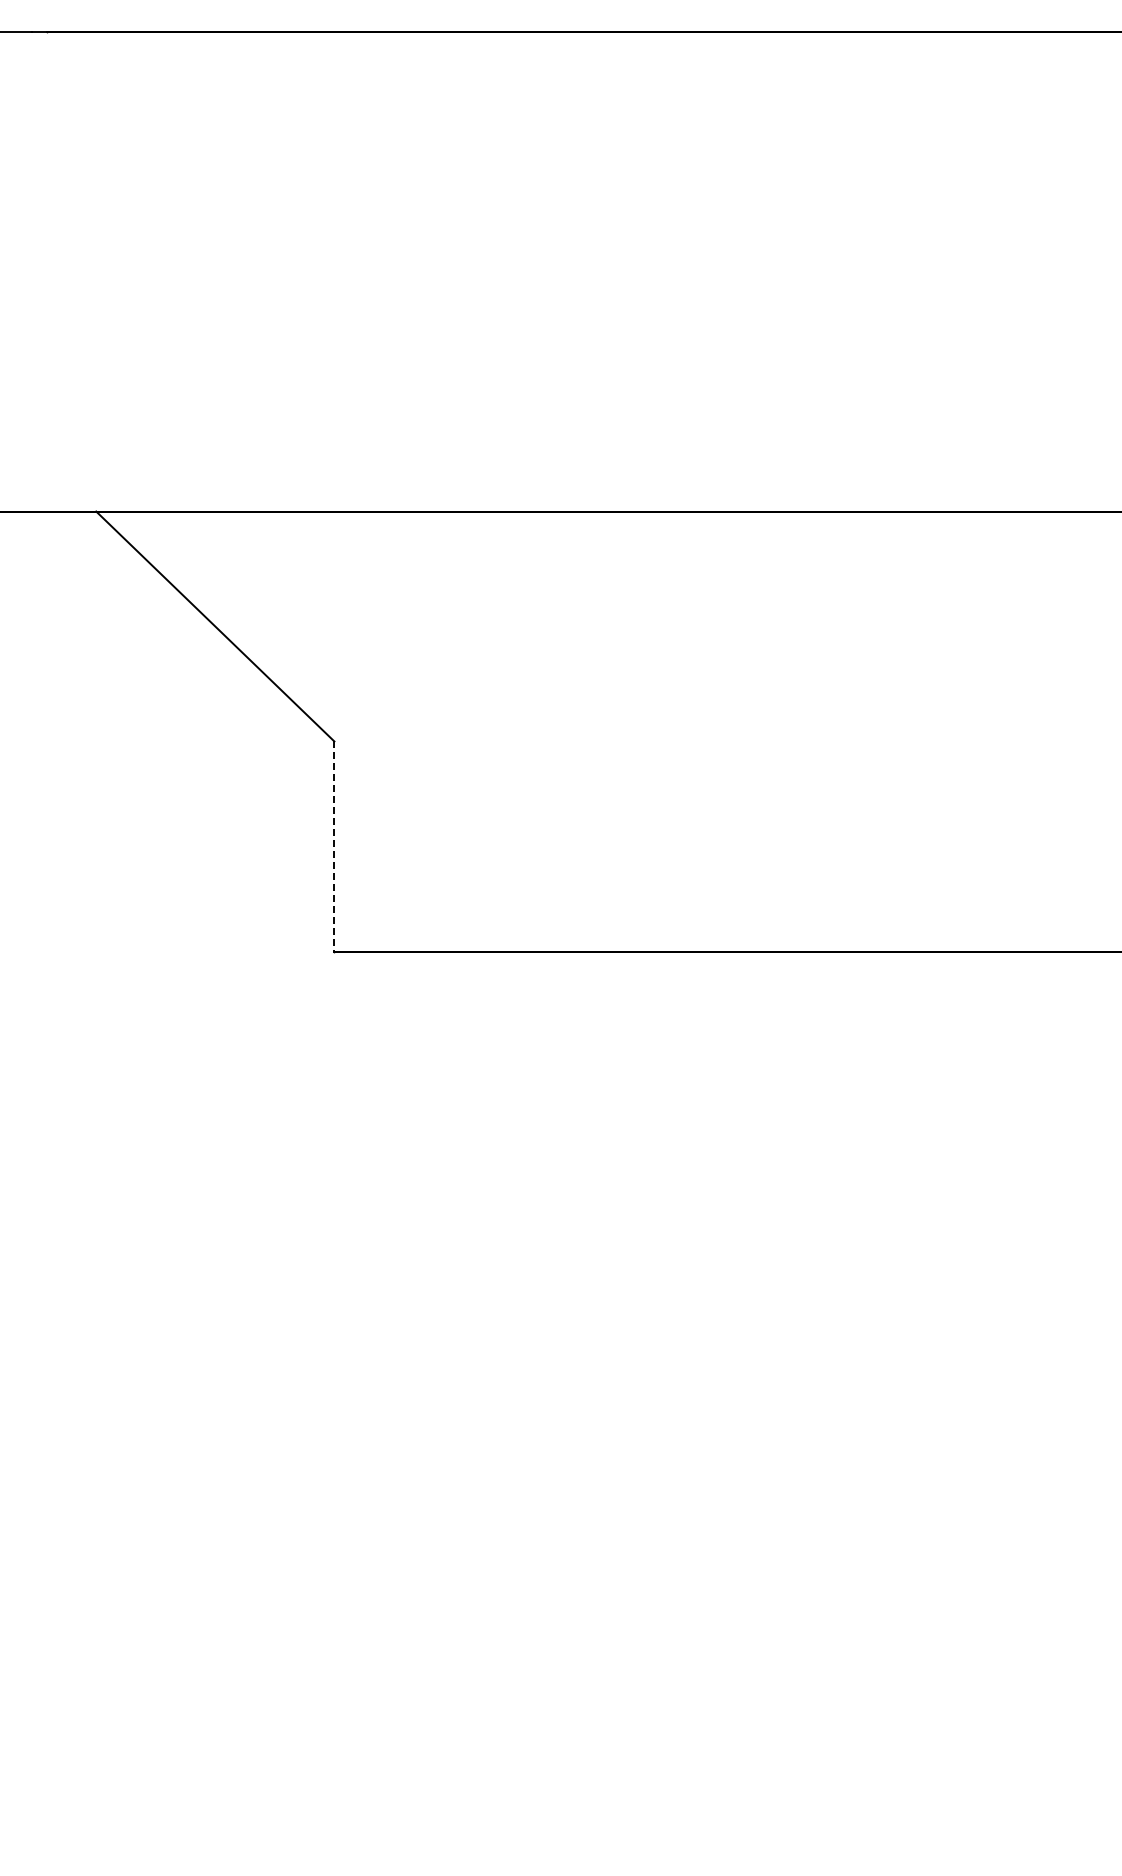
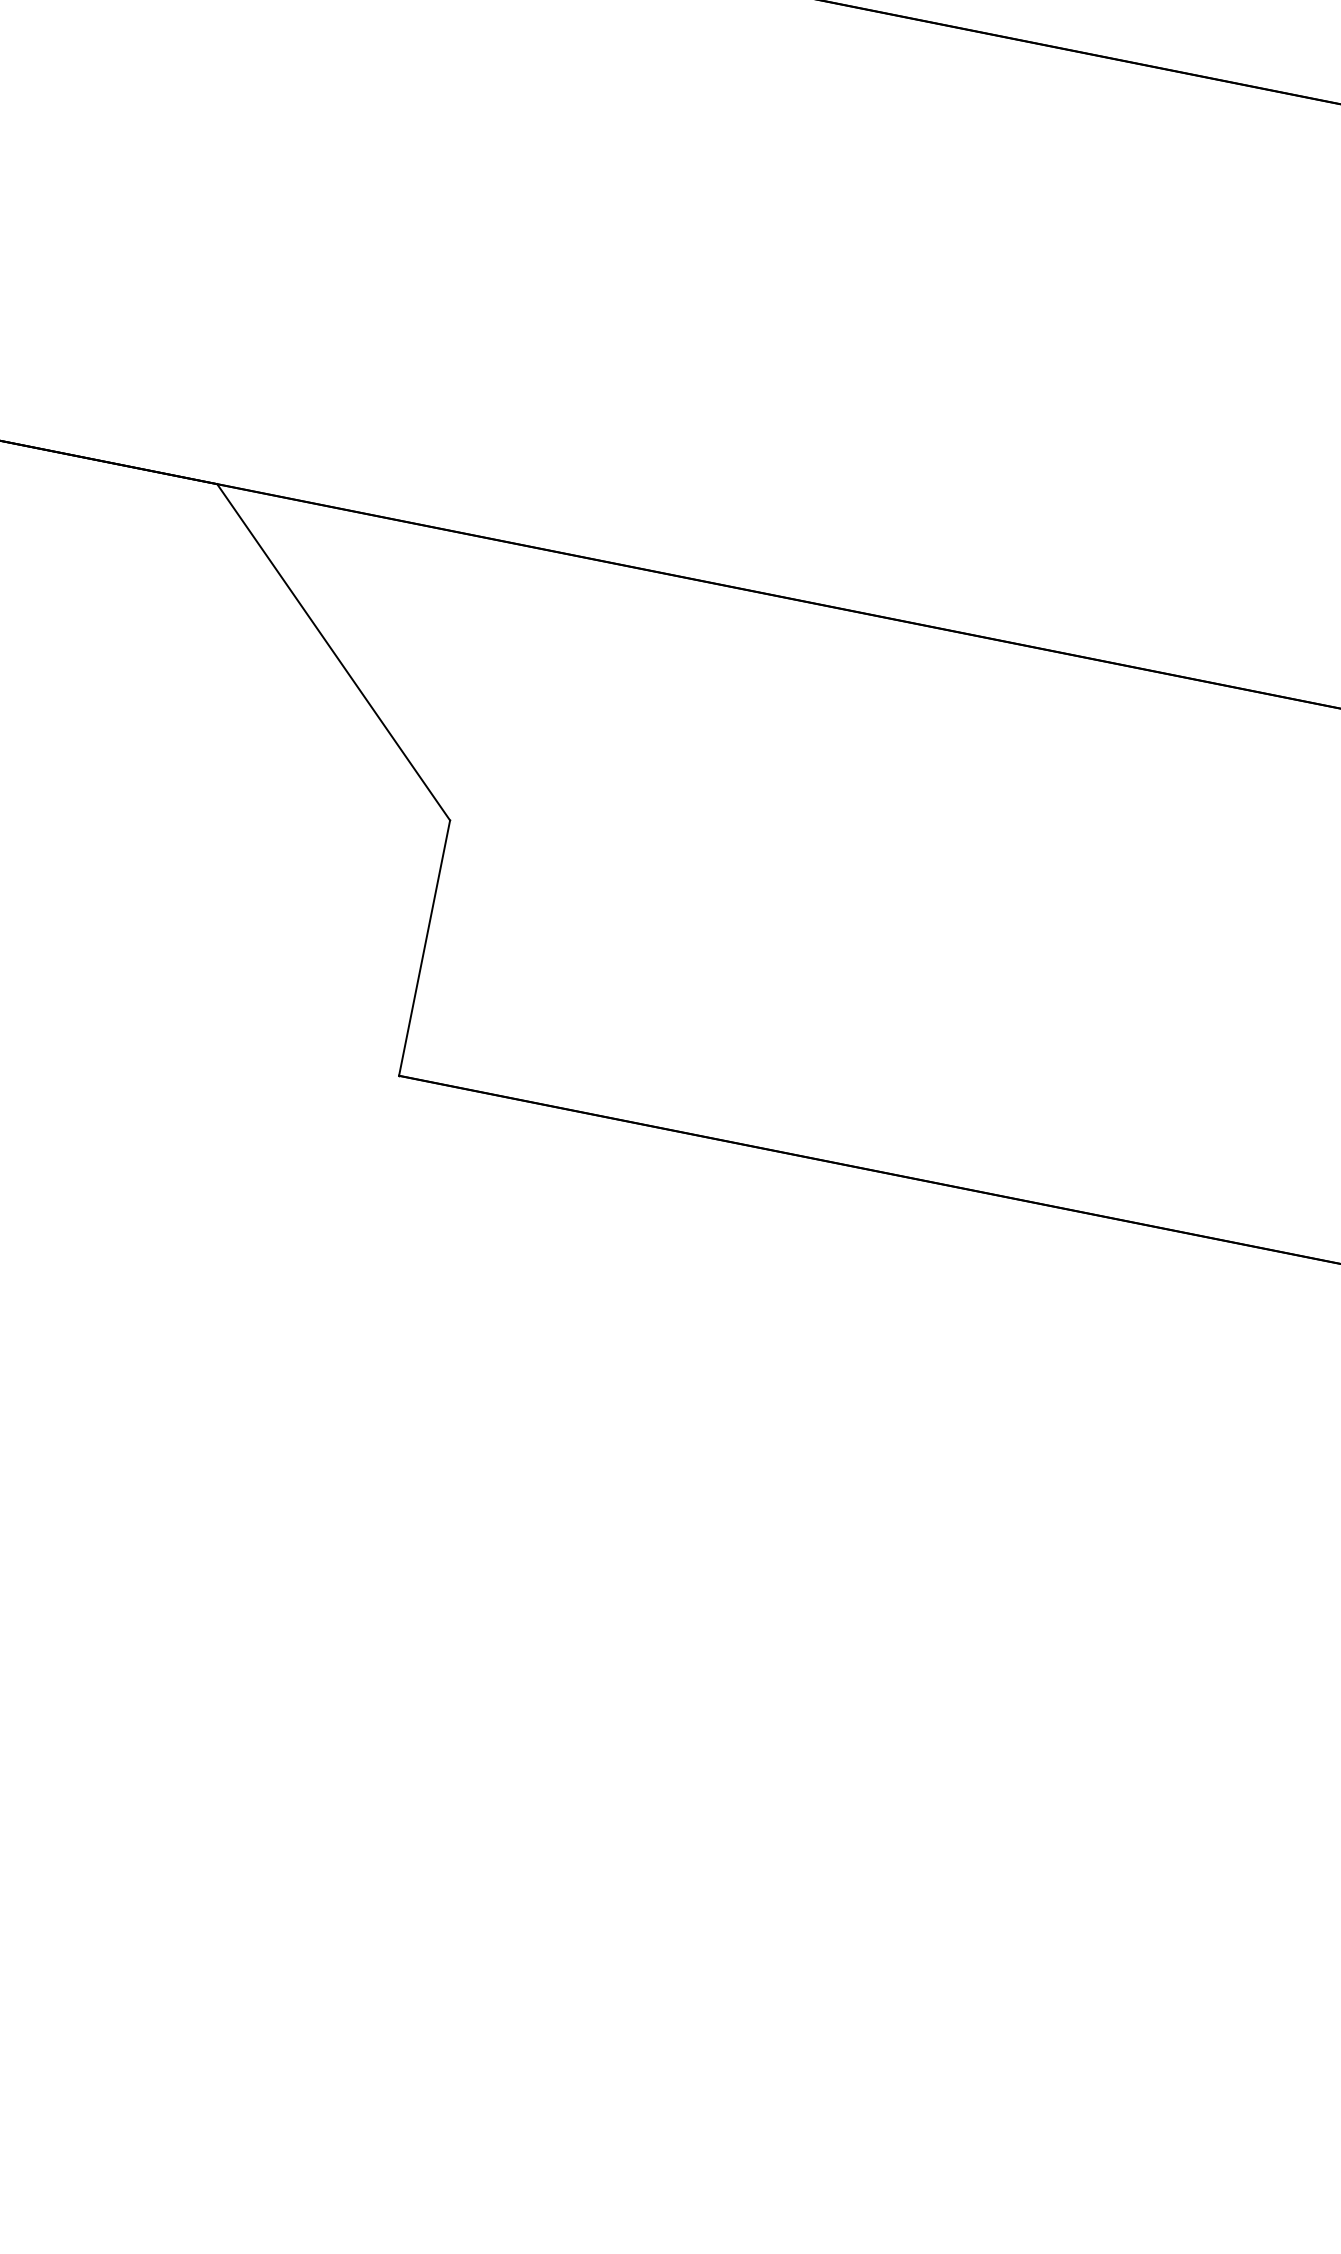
line: (334, 847) -> (424, 948), dashed -> solid

